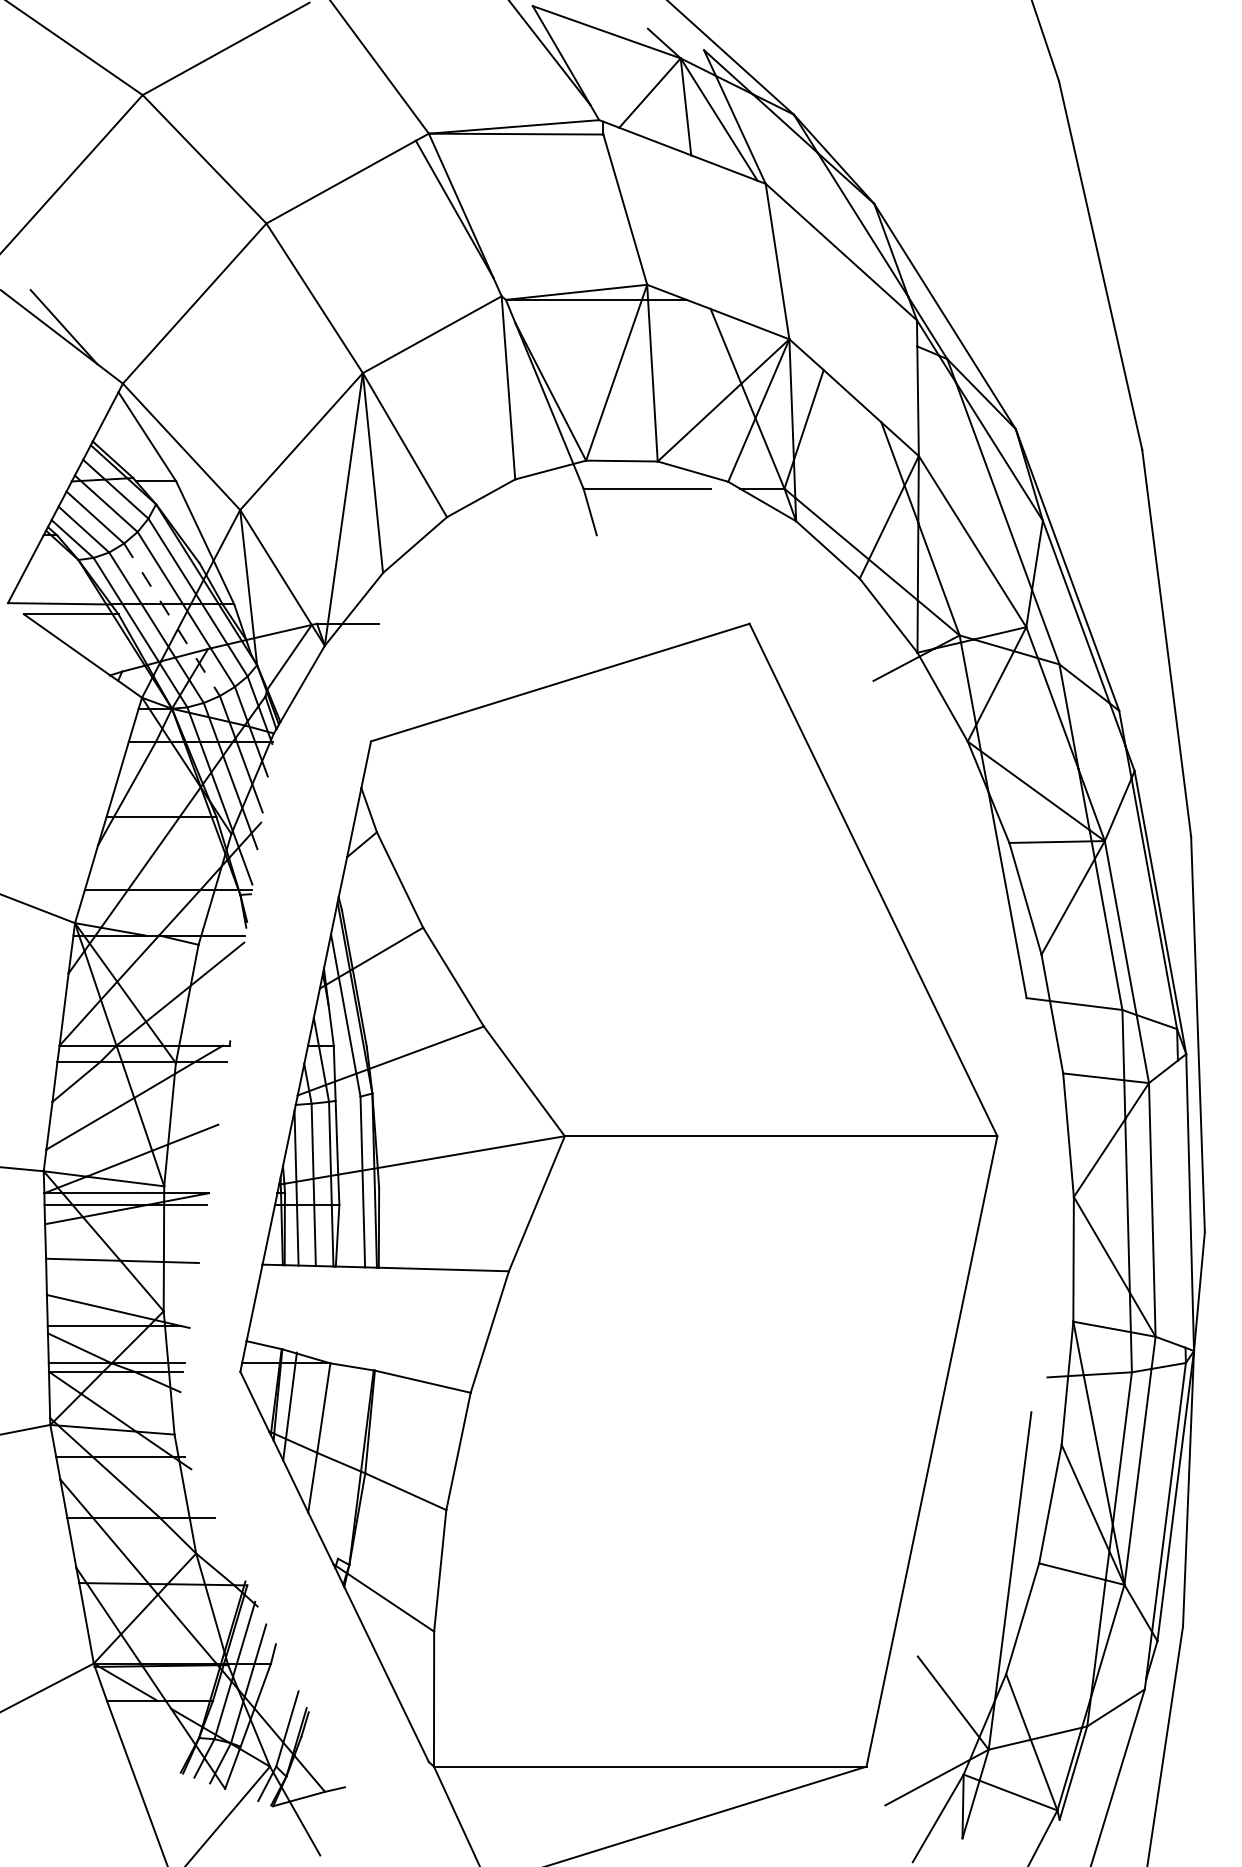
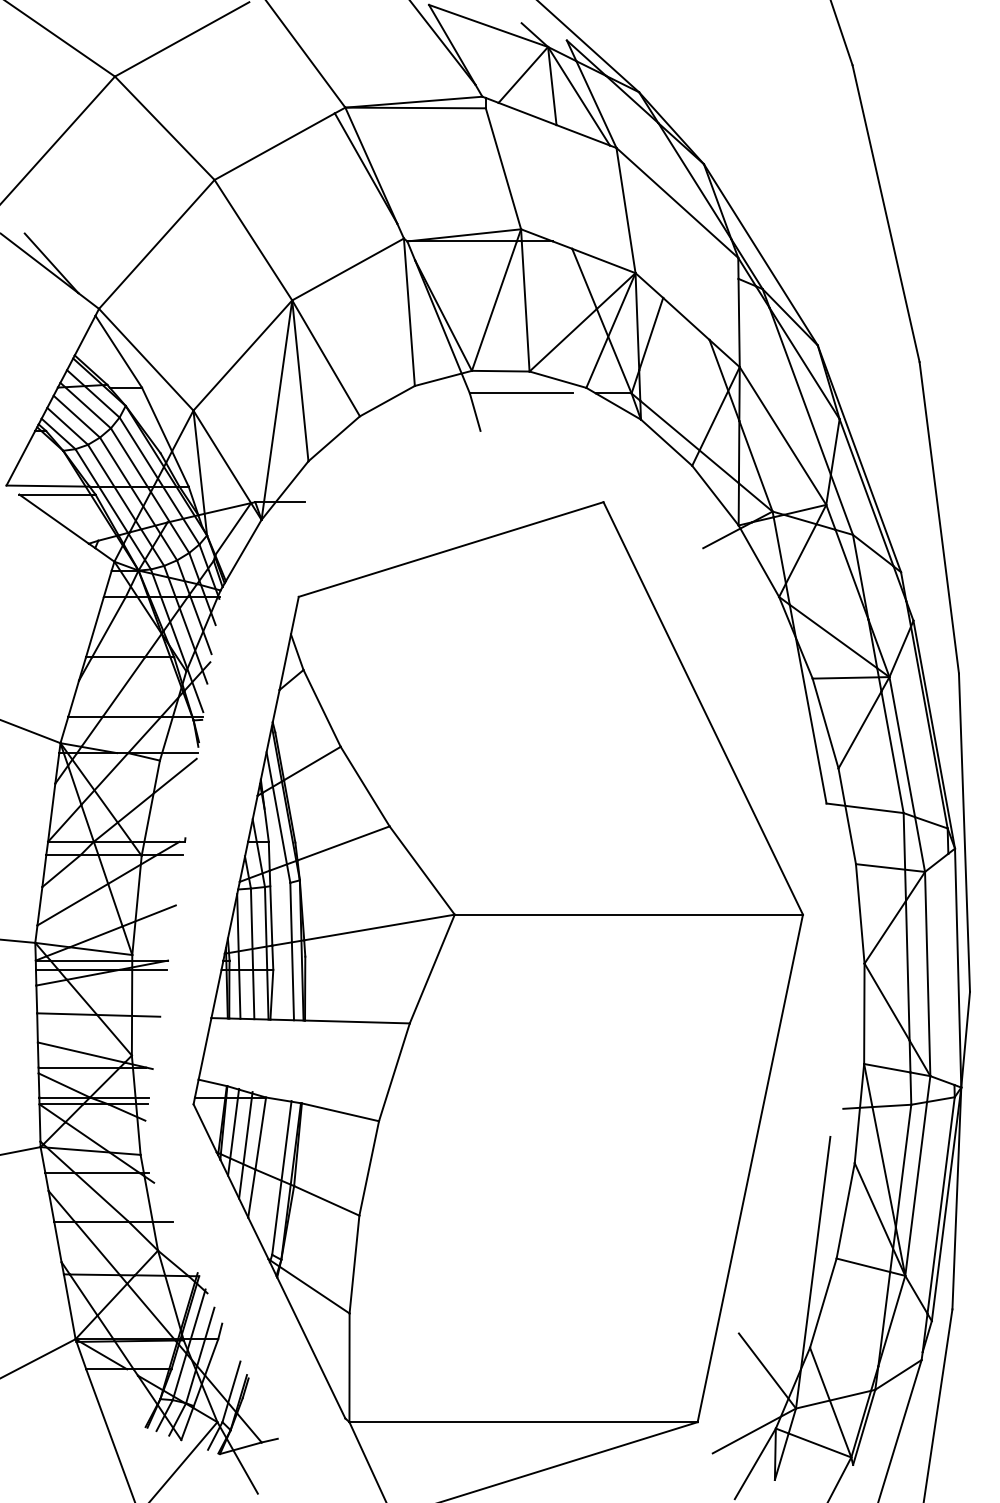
line: (172, 620) -> (138, 499), dashed -> solid
line: (304, 1422) -> (245, 1145), added
line: (350, 1462) -> (282, 1177), added

